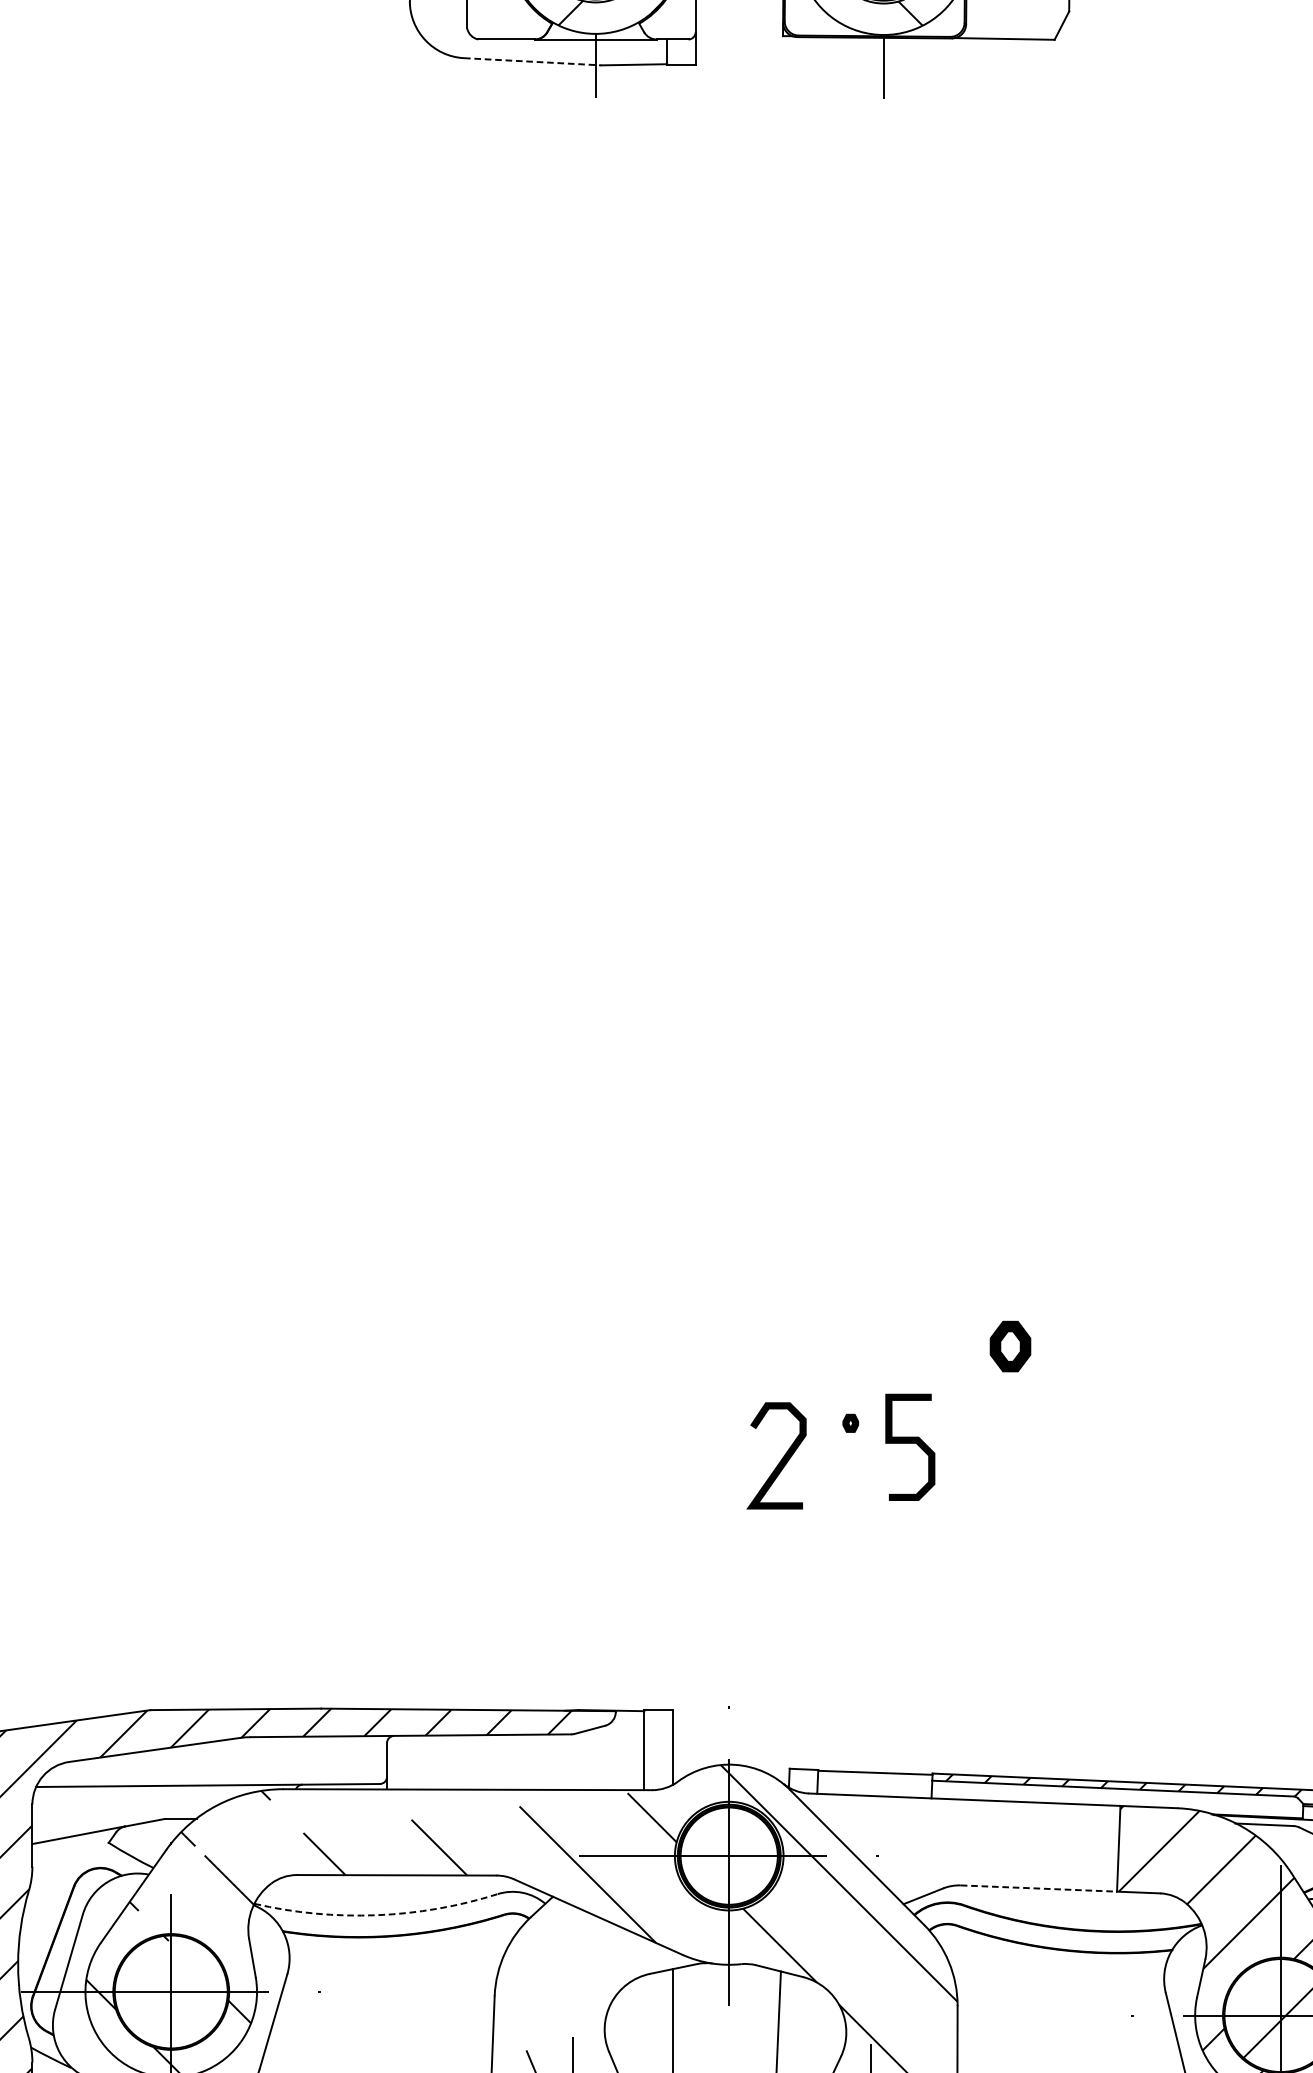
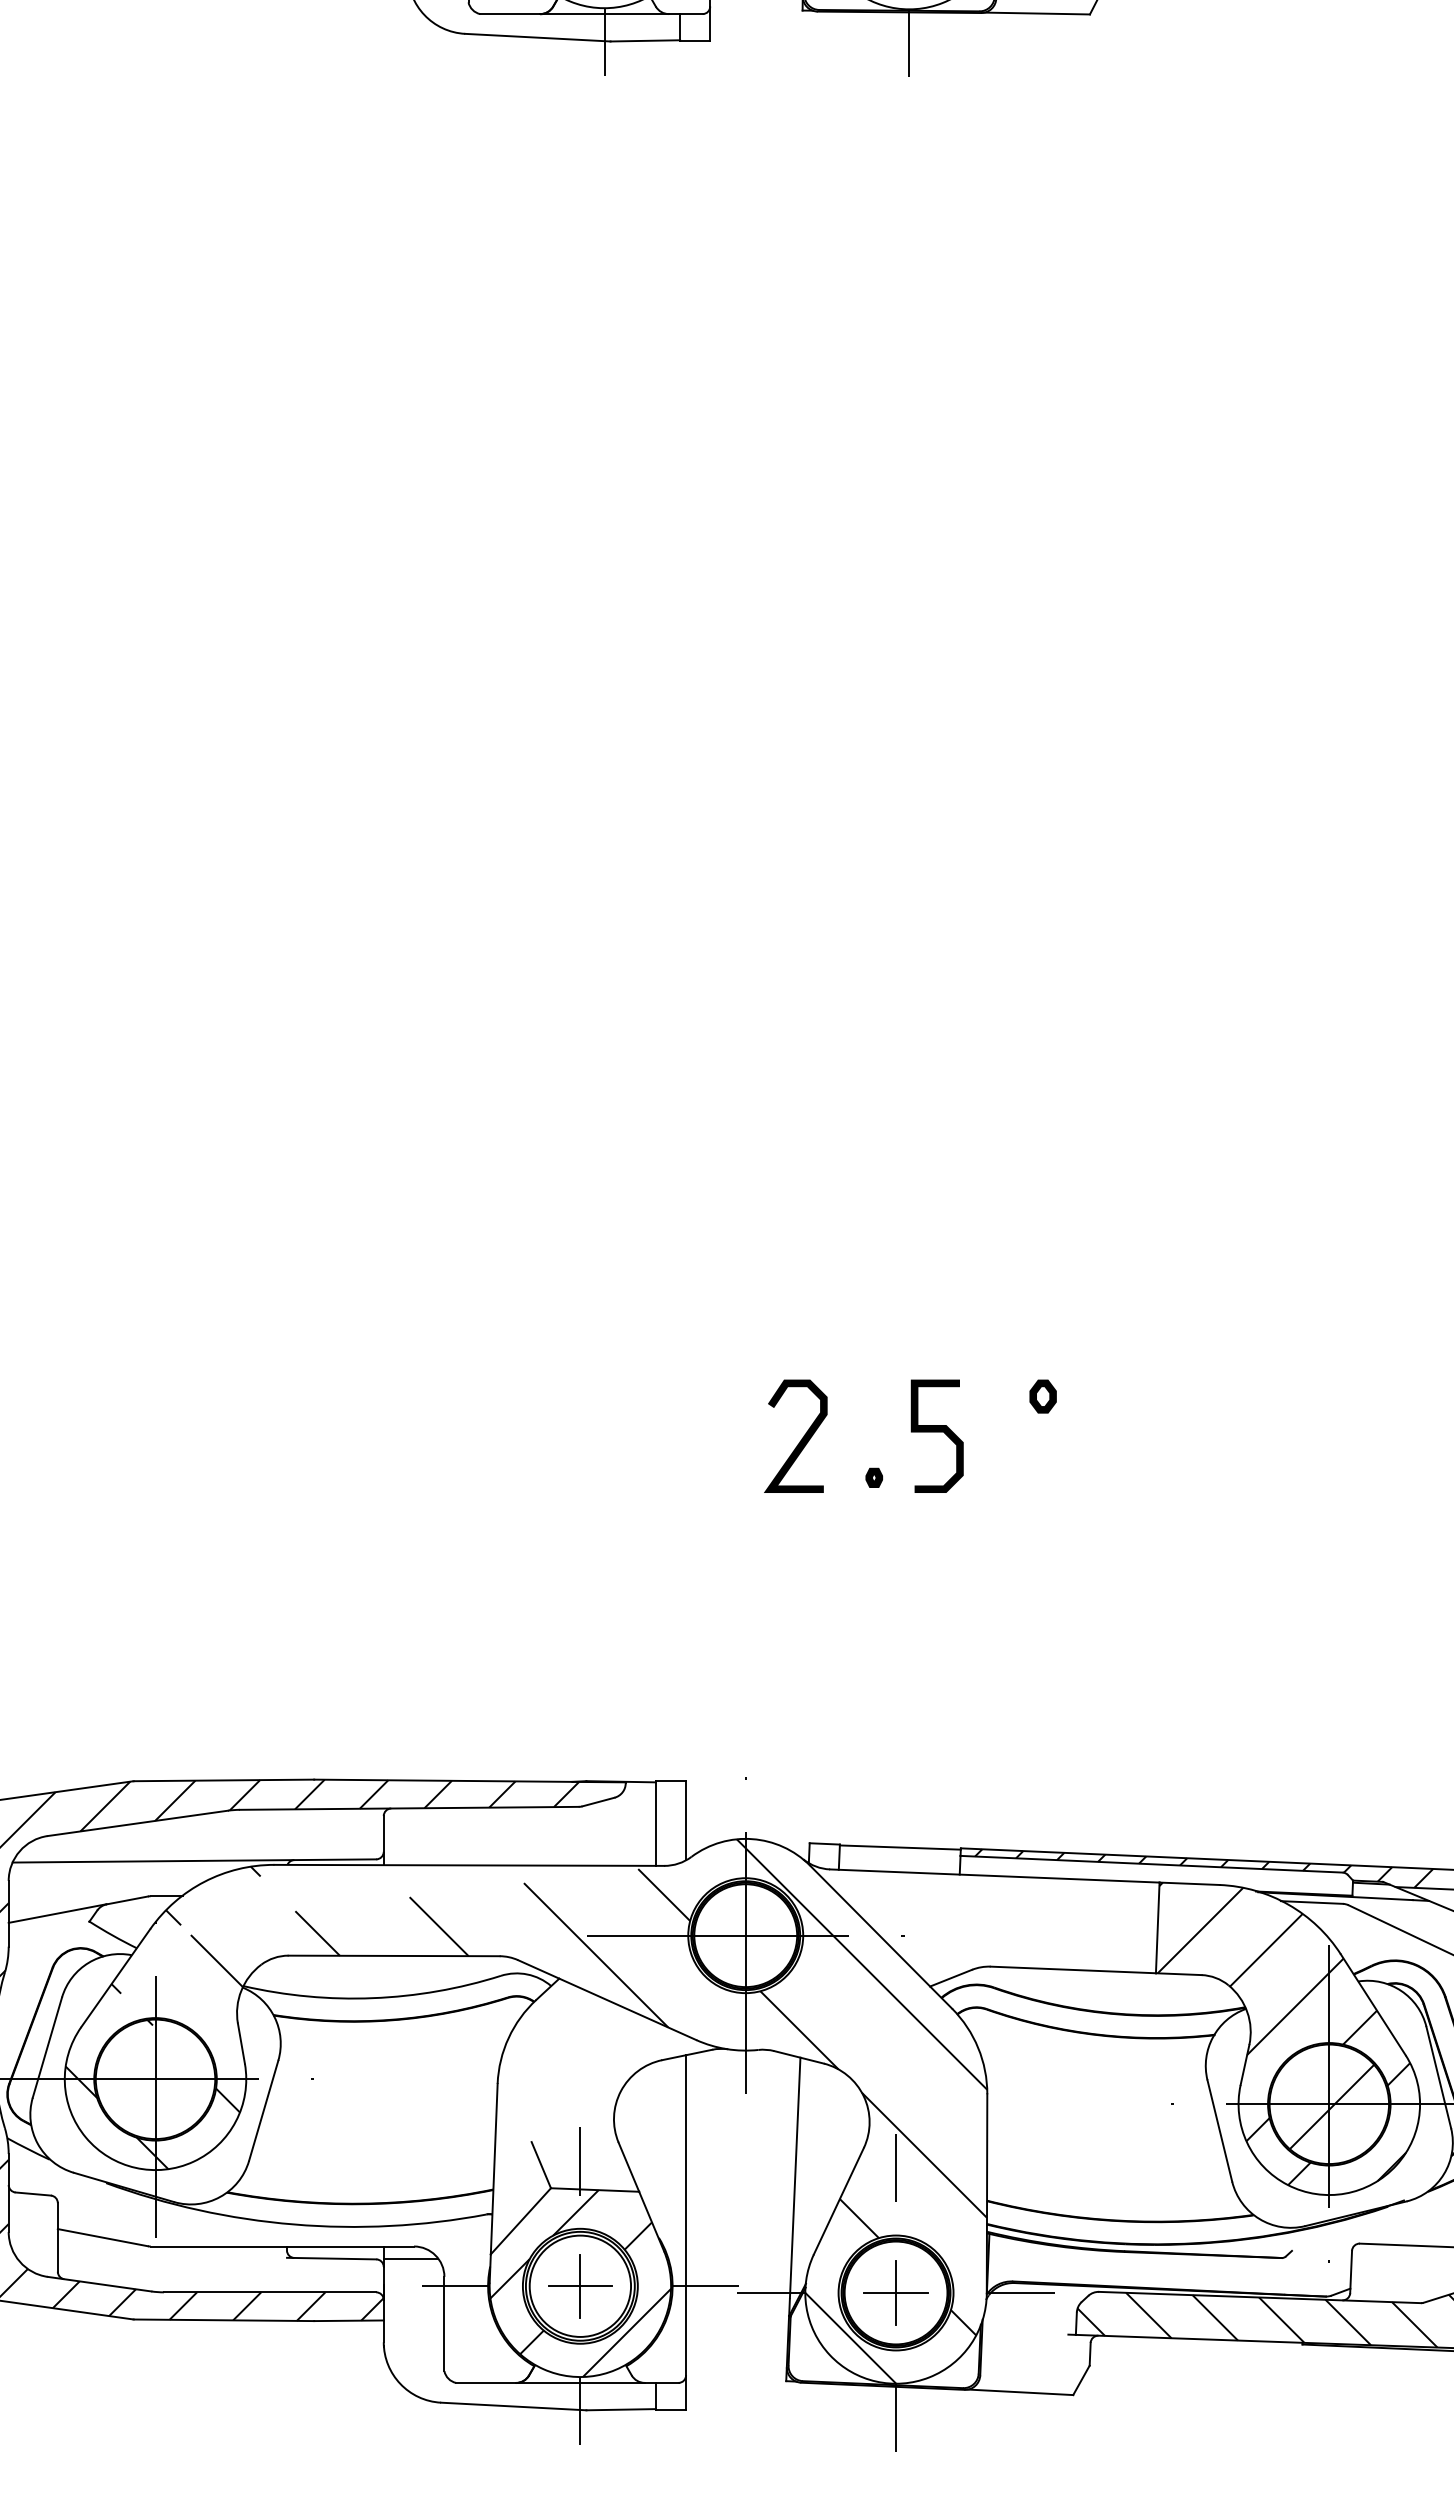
line: (532, 61) -> (537, 37), dashed -> solid
part: (1009, 1346) -> (1042, 1396), size x0.62
curve: (909, 1443) -> (936, 1432), moved
curve: (781, 1457) -> (801, 1438), moved
line: (1039, 1888) -> (1073, 1969), dashed -> solid
arc: (376, 1915) -> (372, 1998), dashed -> solid

